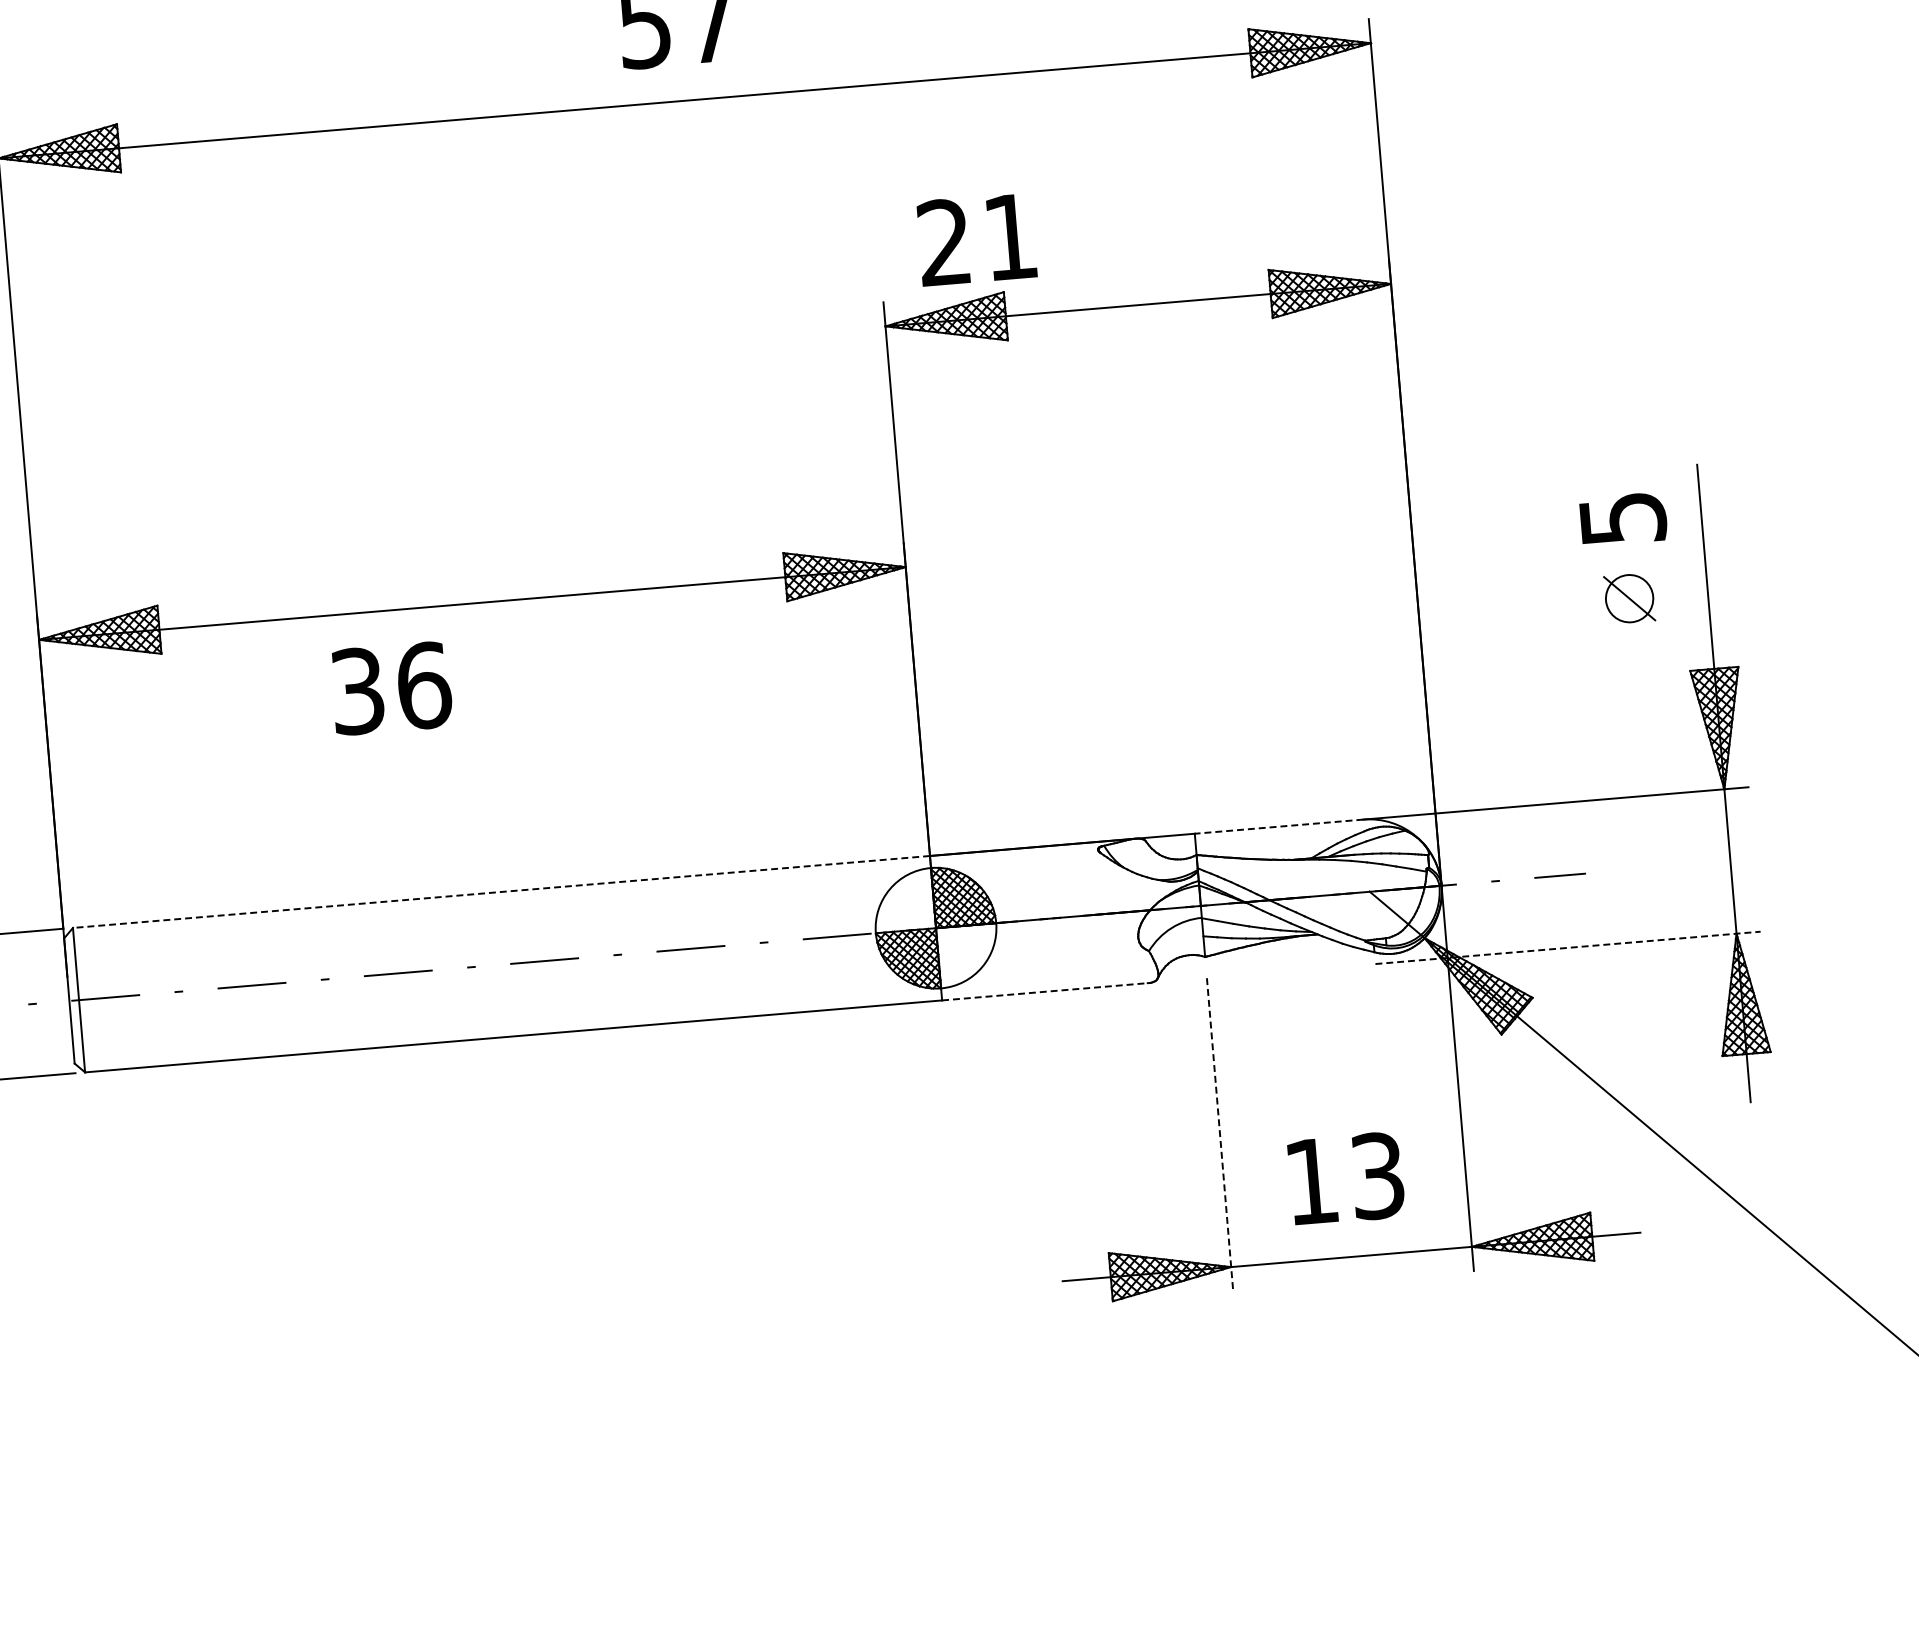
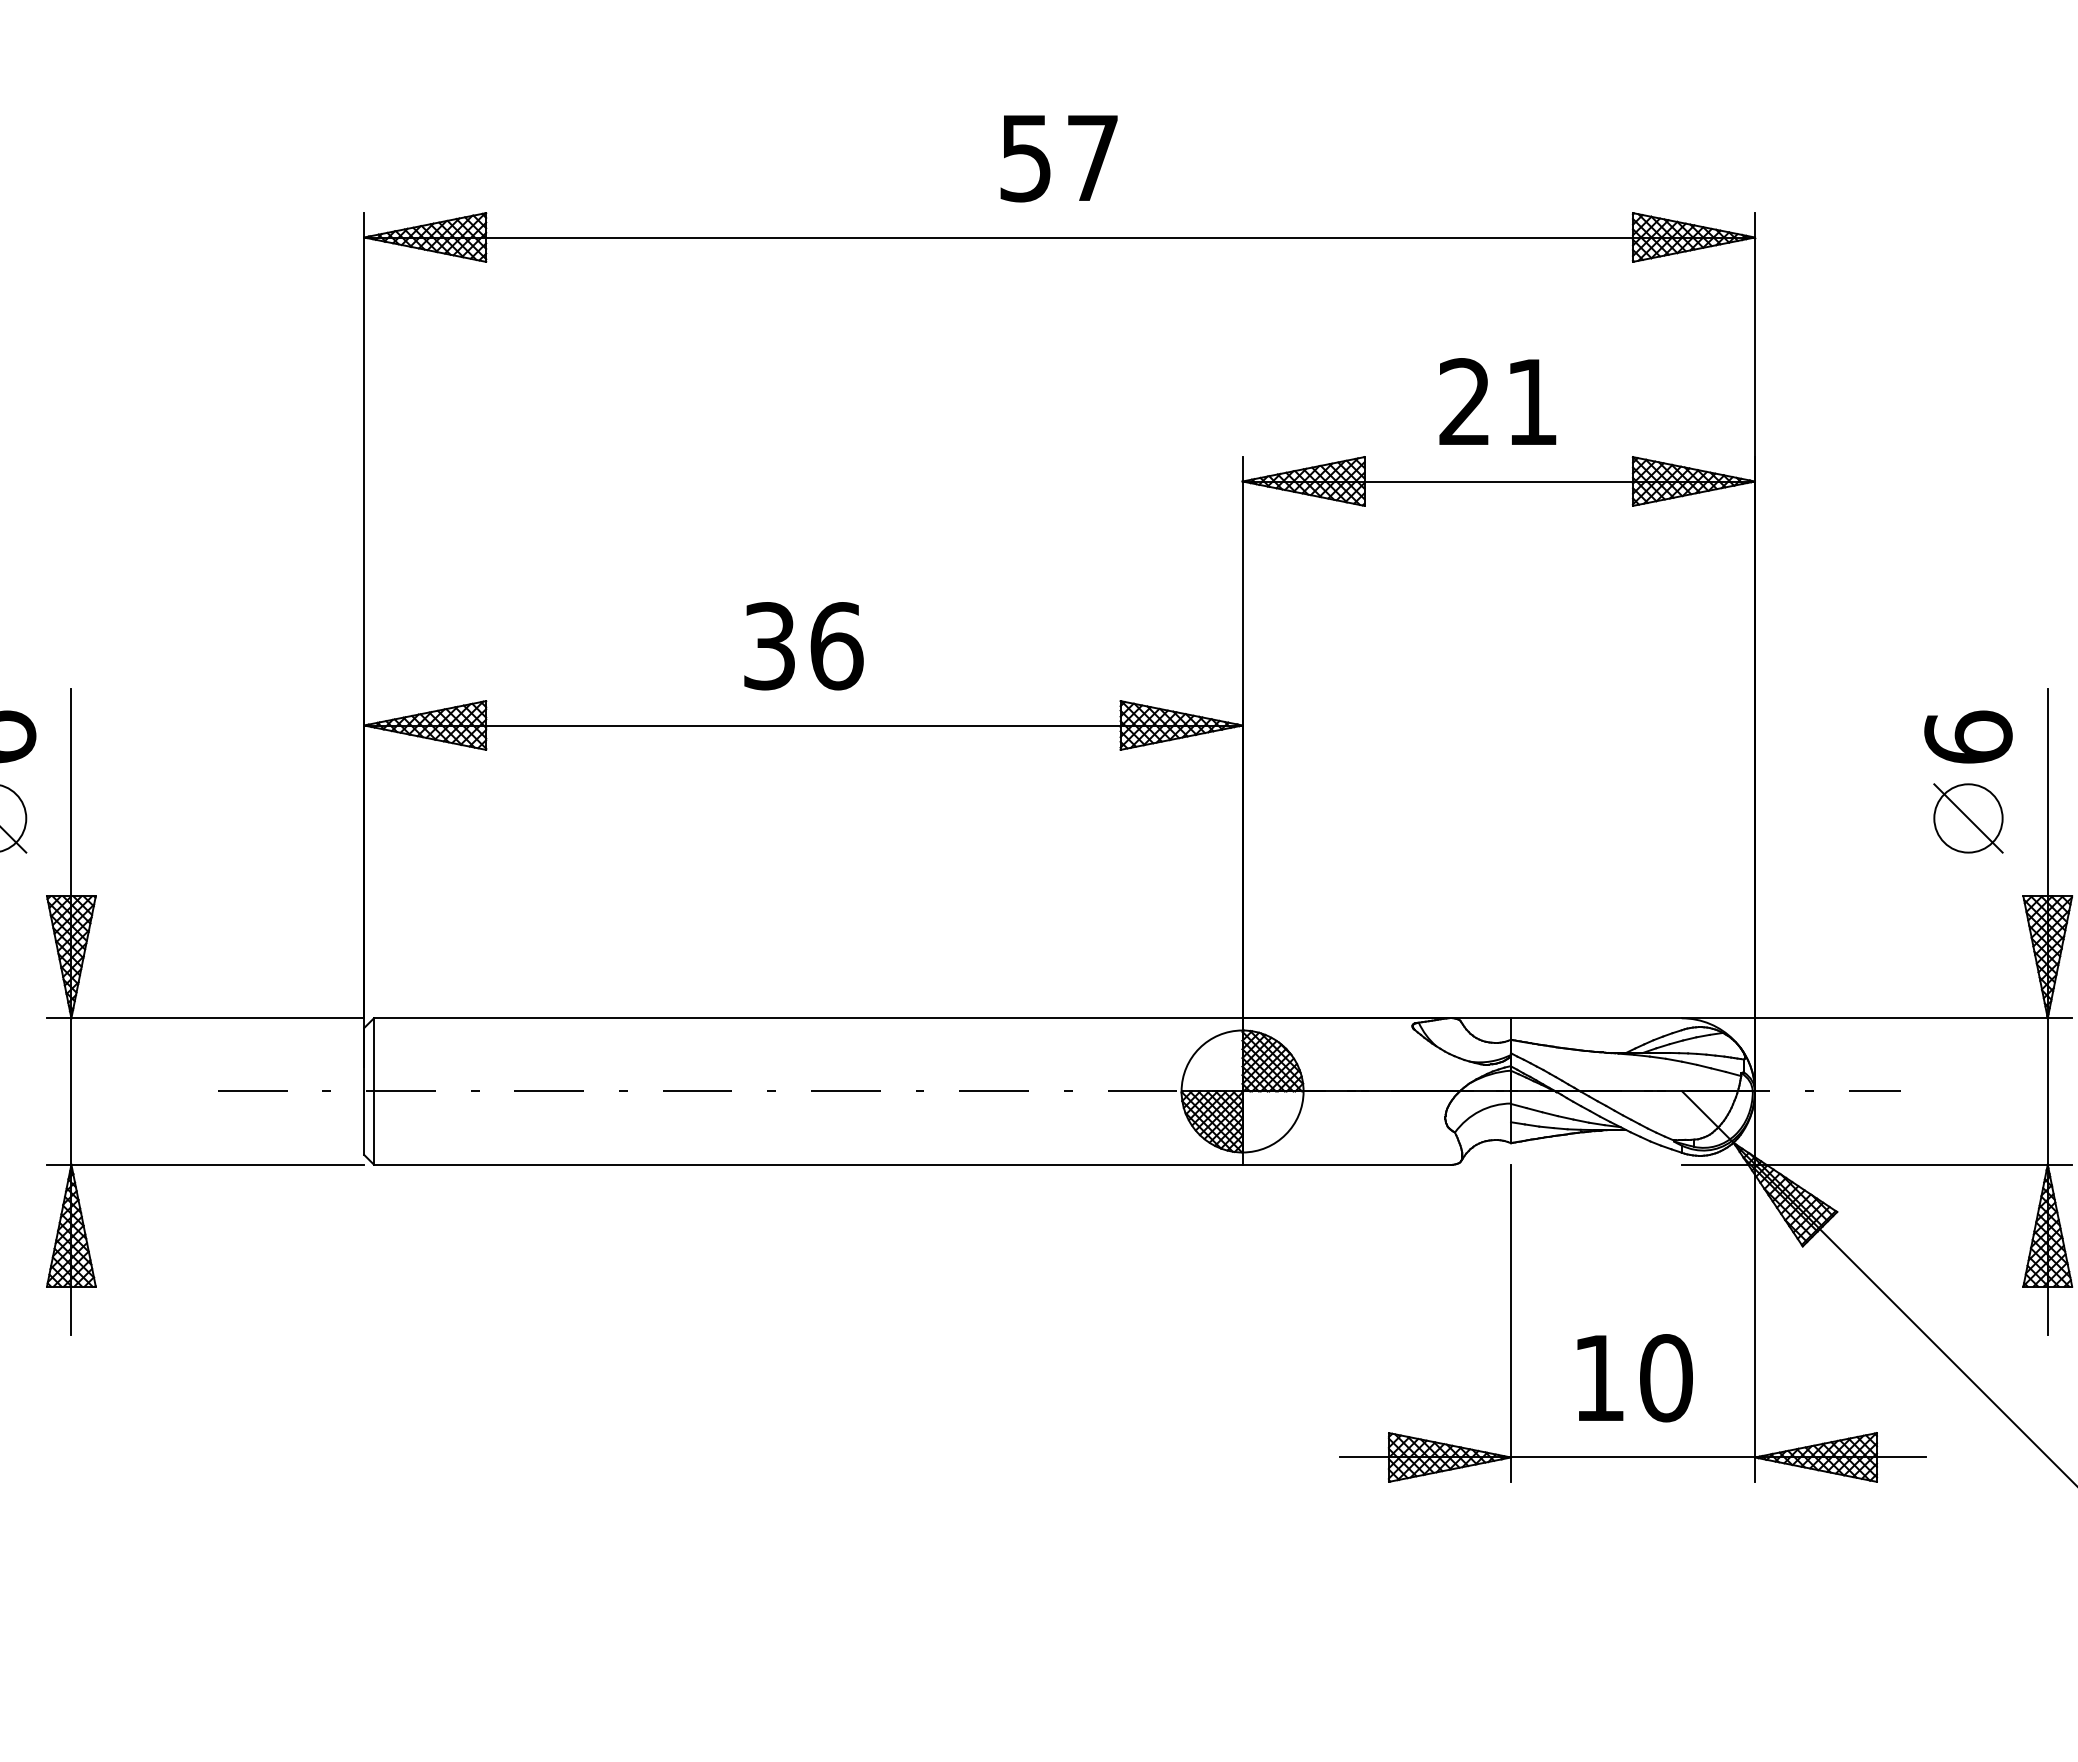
text: (976, 239) -> (1497, 401), moved
text: (1622, 517) -> (1968, 736), 5 -> 6
part: (1629, 598) -> (1968, 818), size x1.43
text: (391, 688) -> (803, 646), moved
line: (1278, 826) -> (1595, 1018), dashed -> solid
line: (500, 892) -> (807, 1018), dashed -> solid
line: (1568, 947) -> (1877, 1164), dashed -> solid
line: (1045, 991) -> (1347, 1164), dashed -> solid
line: (1219, 1134) -> (1510, 1323), dashed -> solid
text: (1378, 1176) -> (1666, 1378), 13 -> 10

